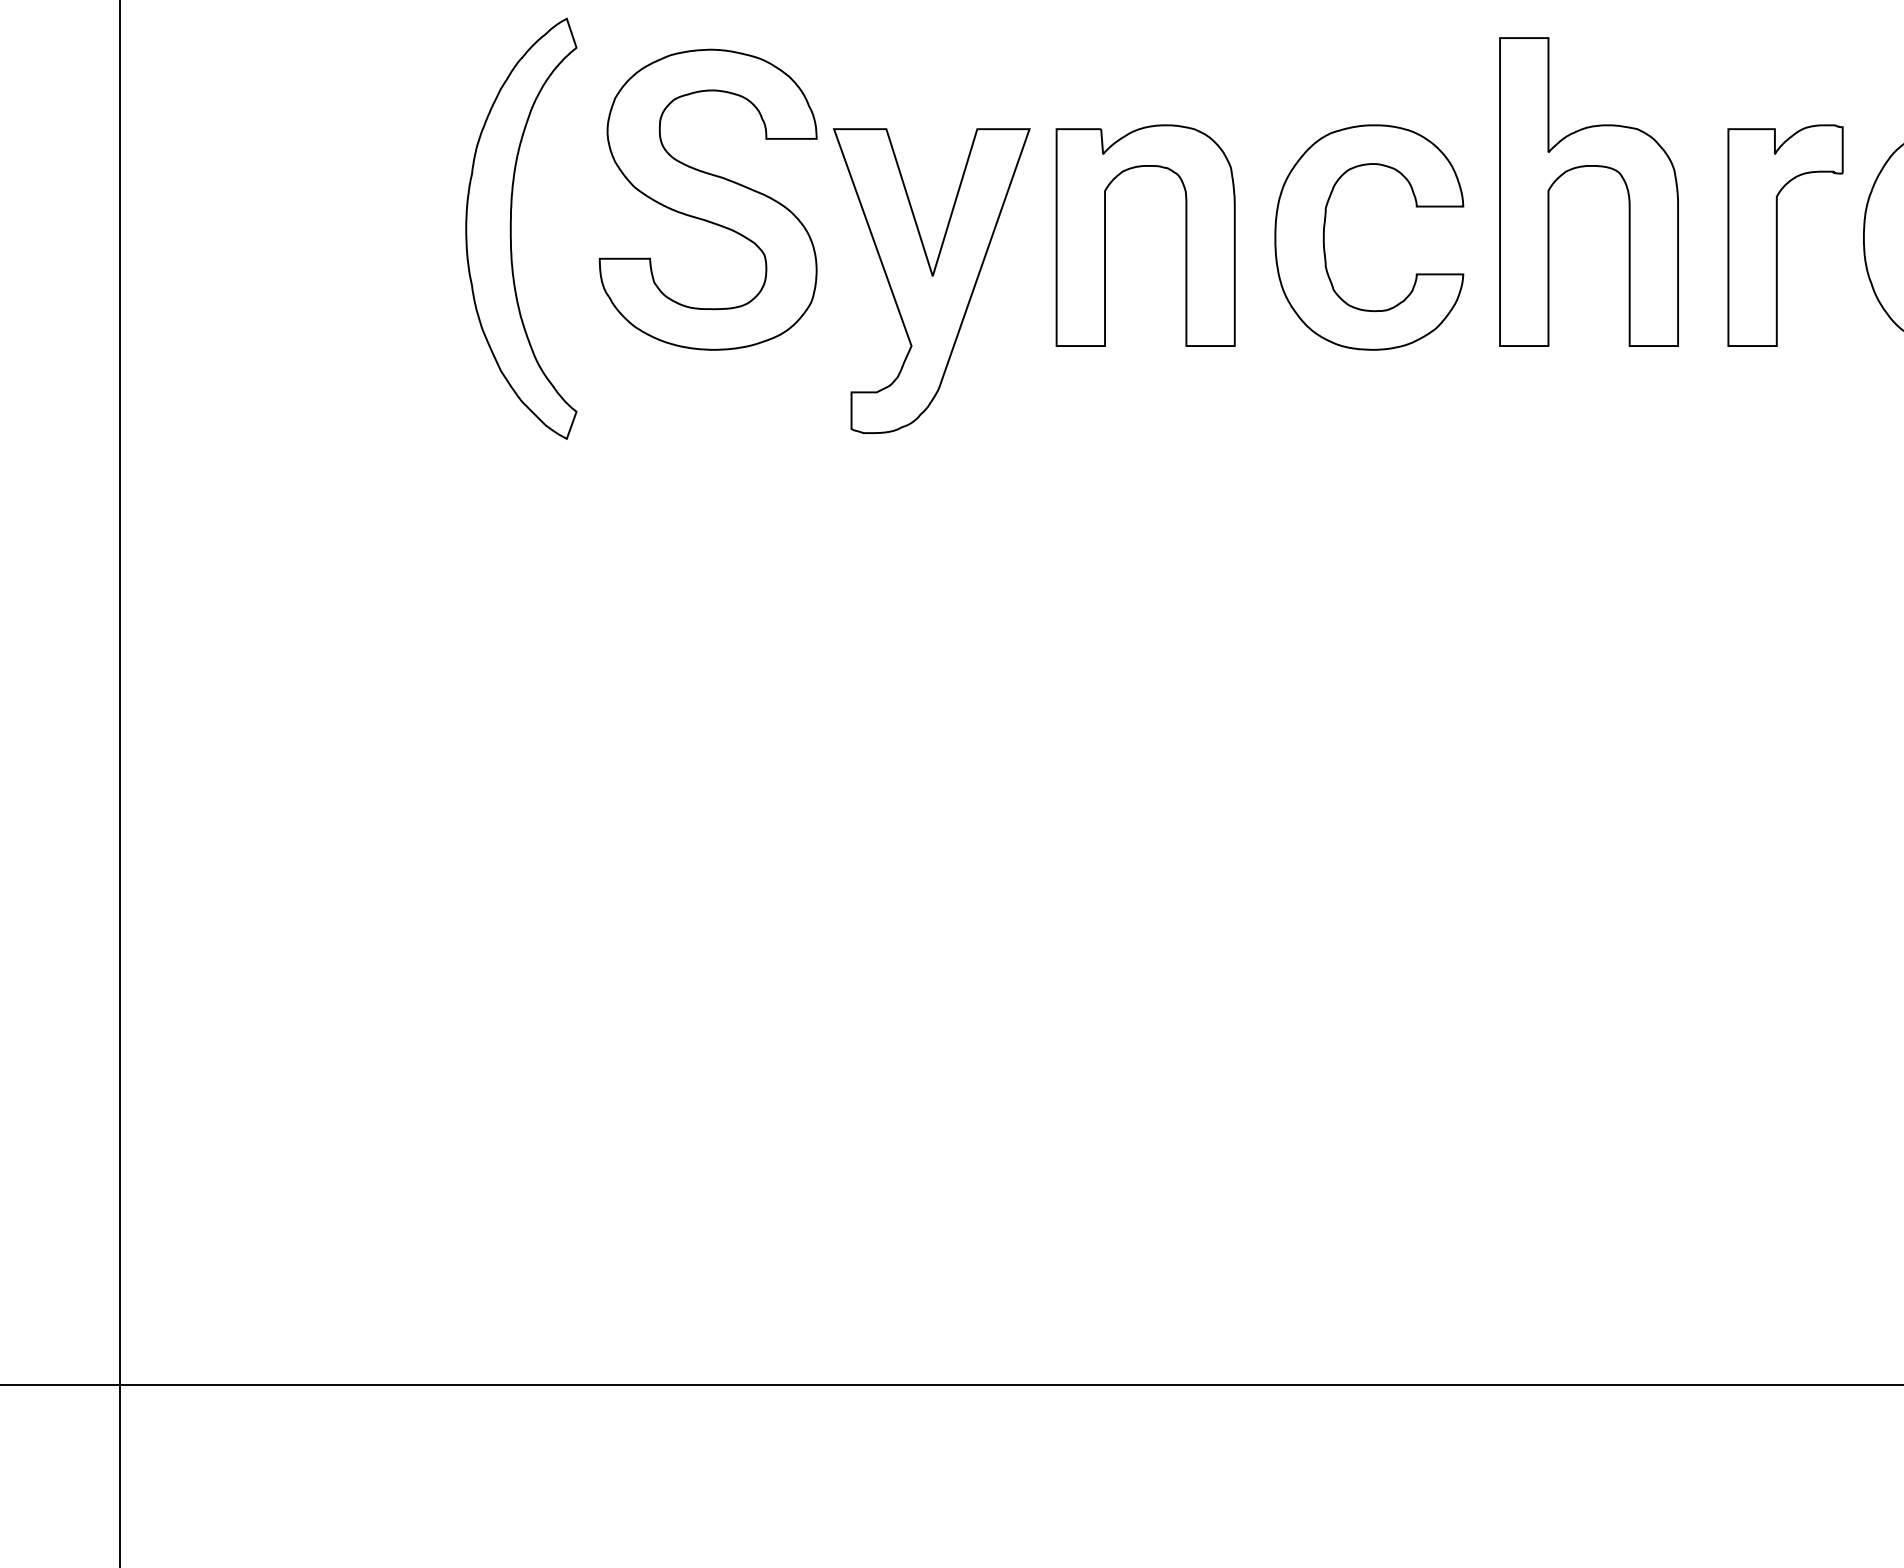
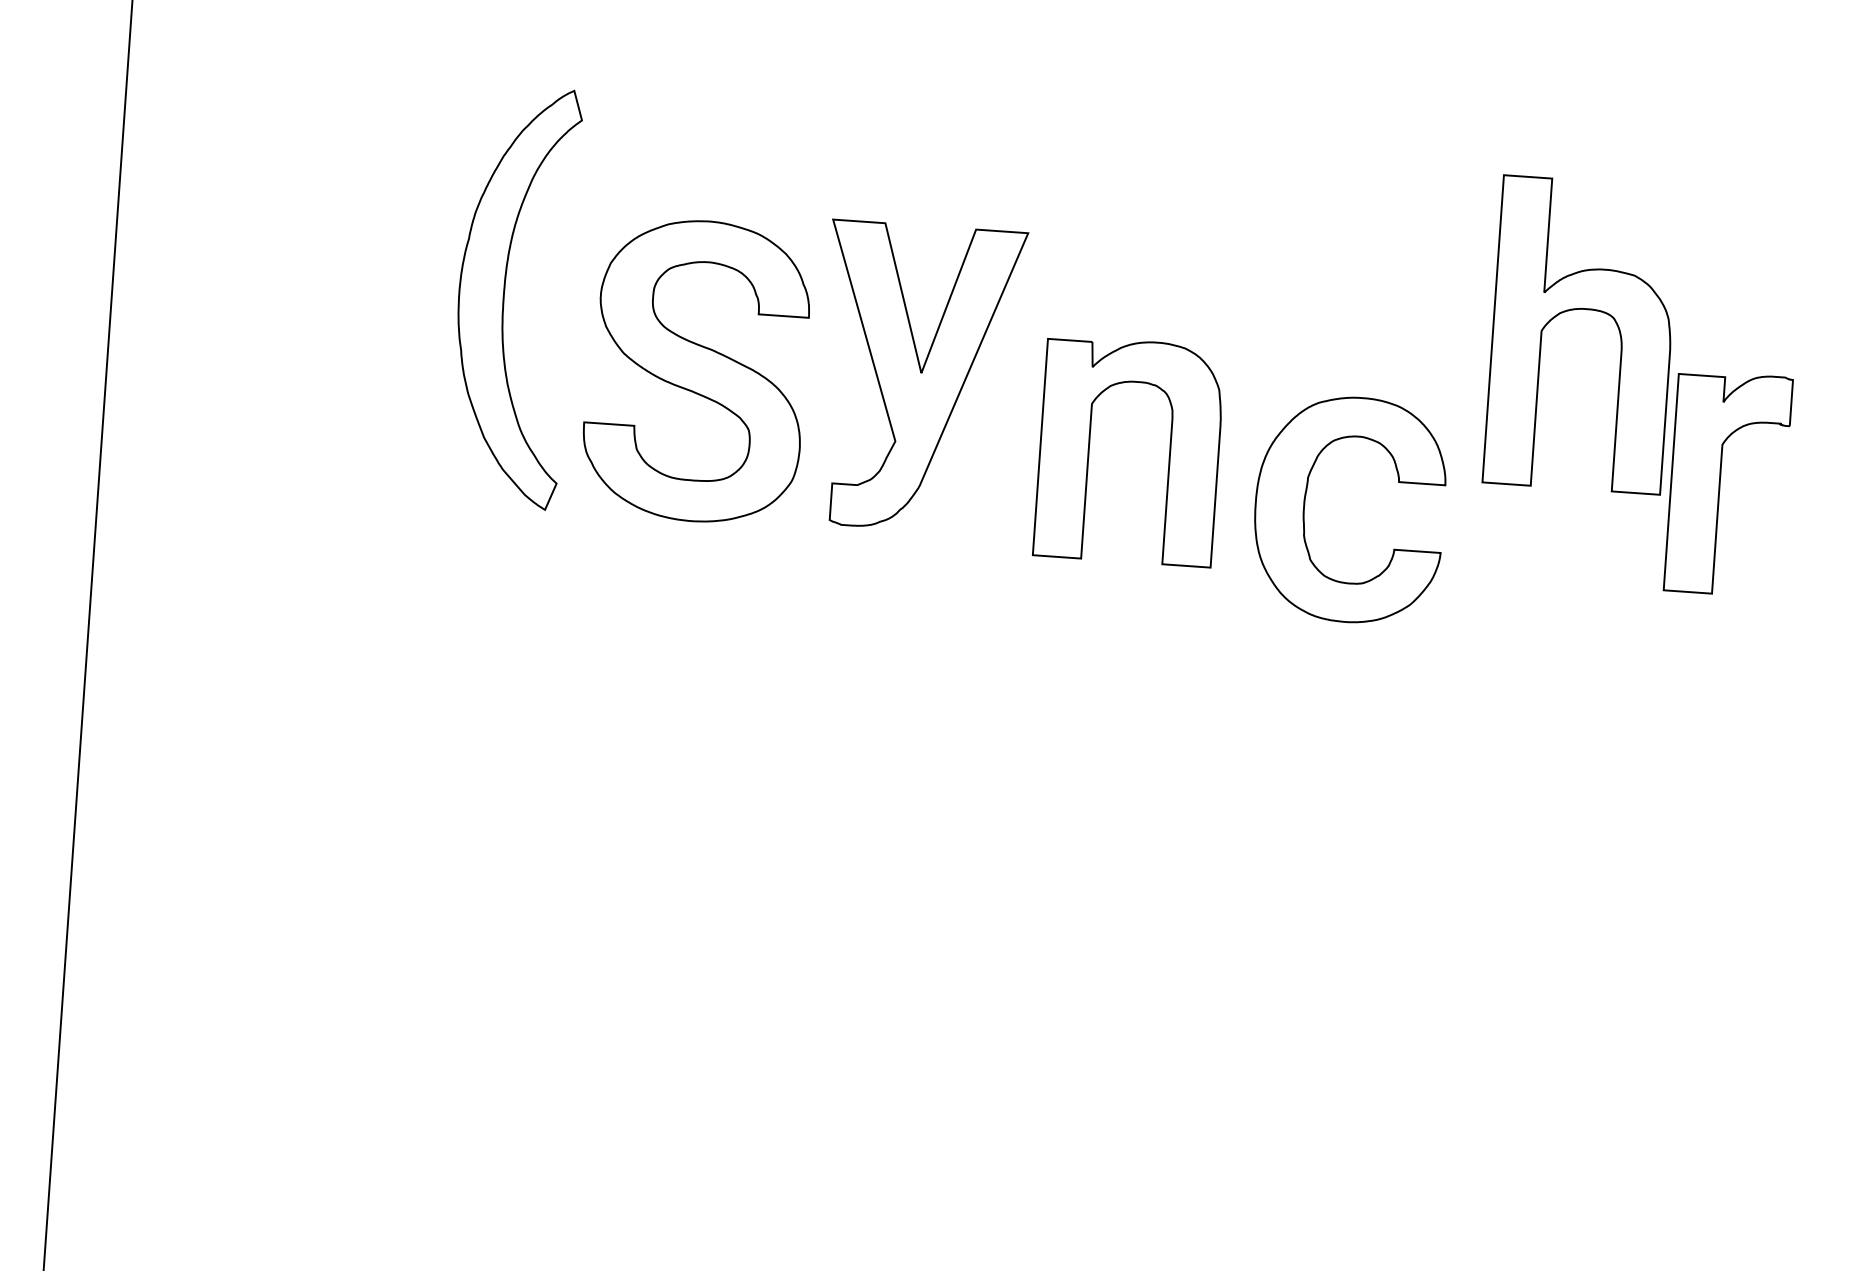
part: (707, 199) -> (695, 370), moved
part: (1105, 235) -> (1089, 448), moved
part: (1777, 235) -> (1720, 483), moved
part: (1324, 237) -> (1304, 506), moved

